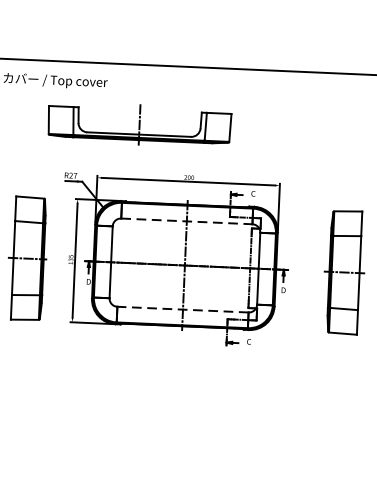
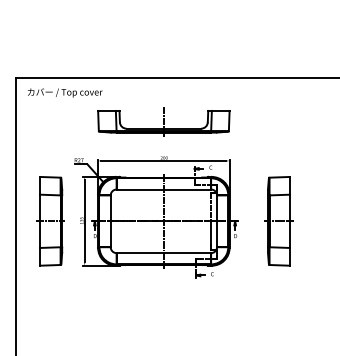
part: (139, 124) -> (163, 121), moved
line: (187, 221) -> (164, 189), dashed -> solid
line: (182, 310) -> (163, 253), dashed -> solid

